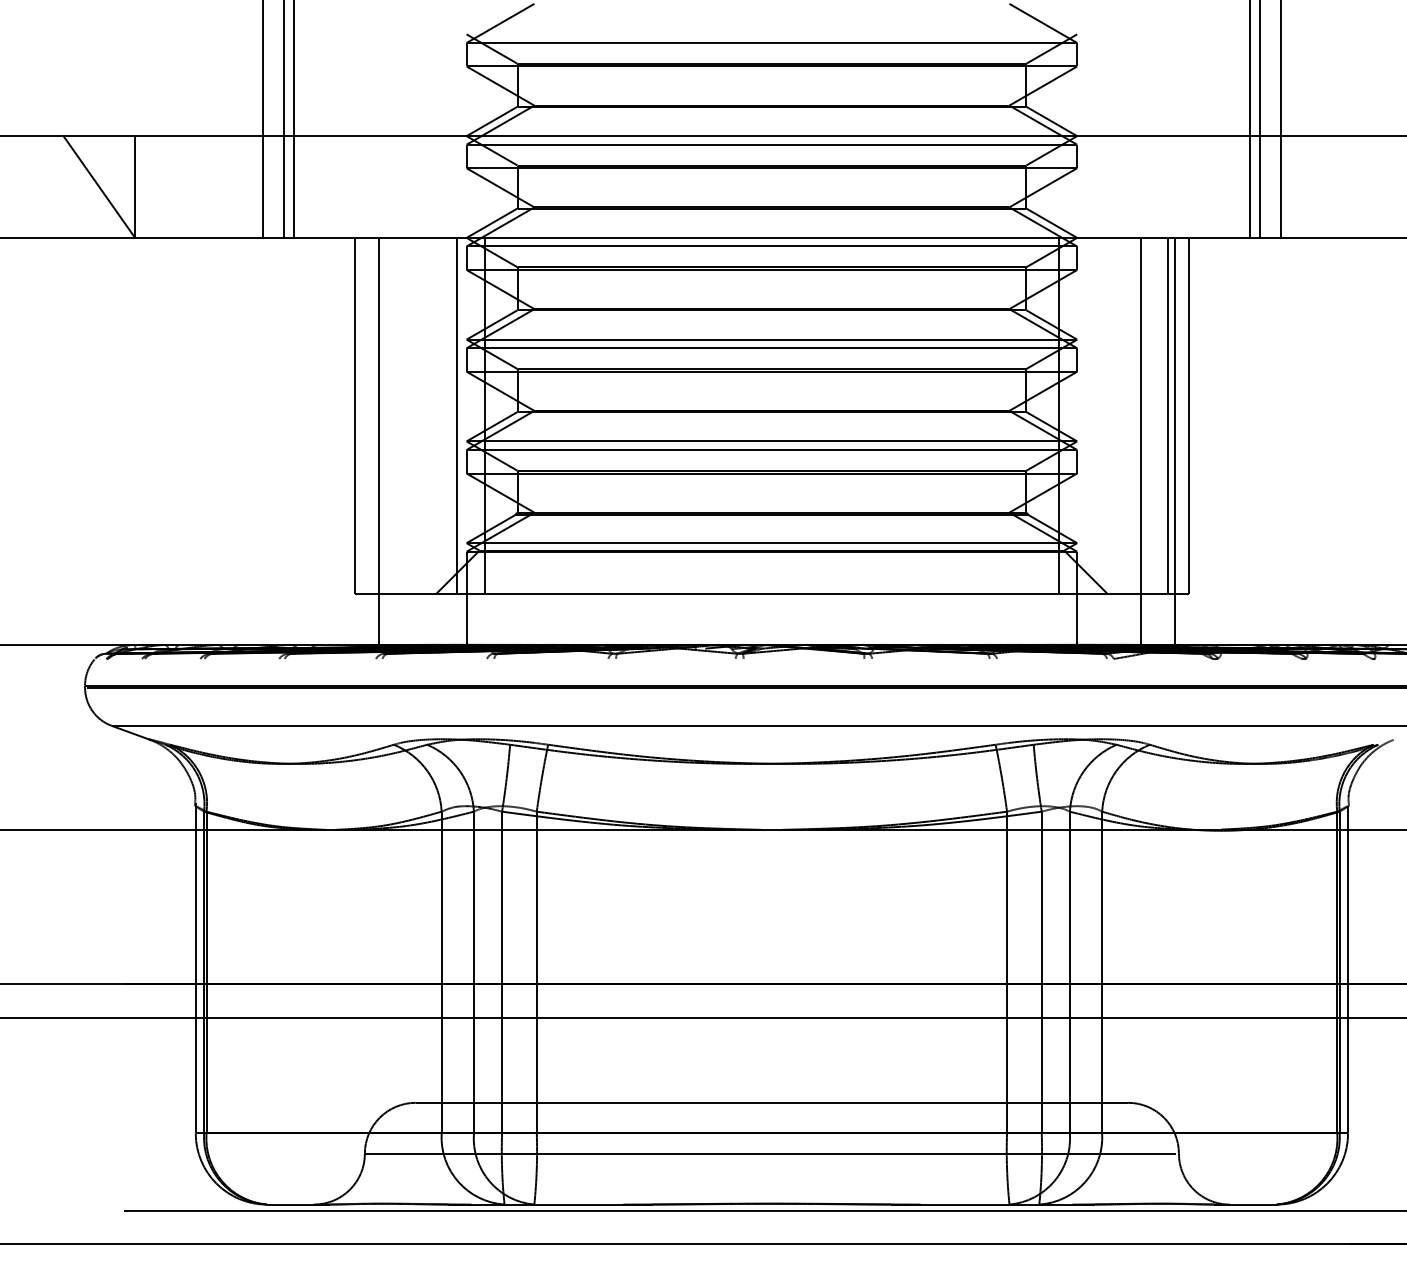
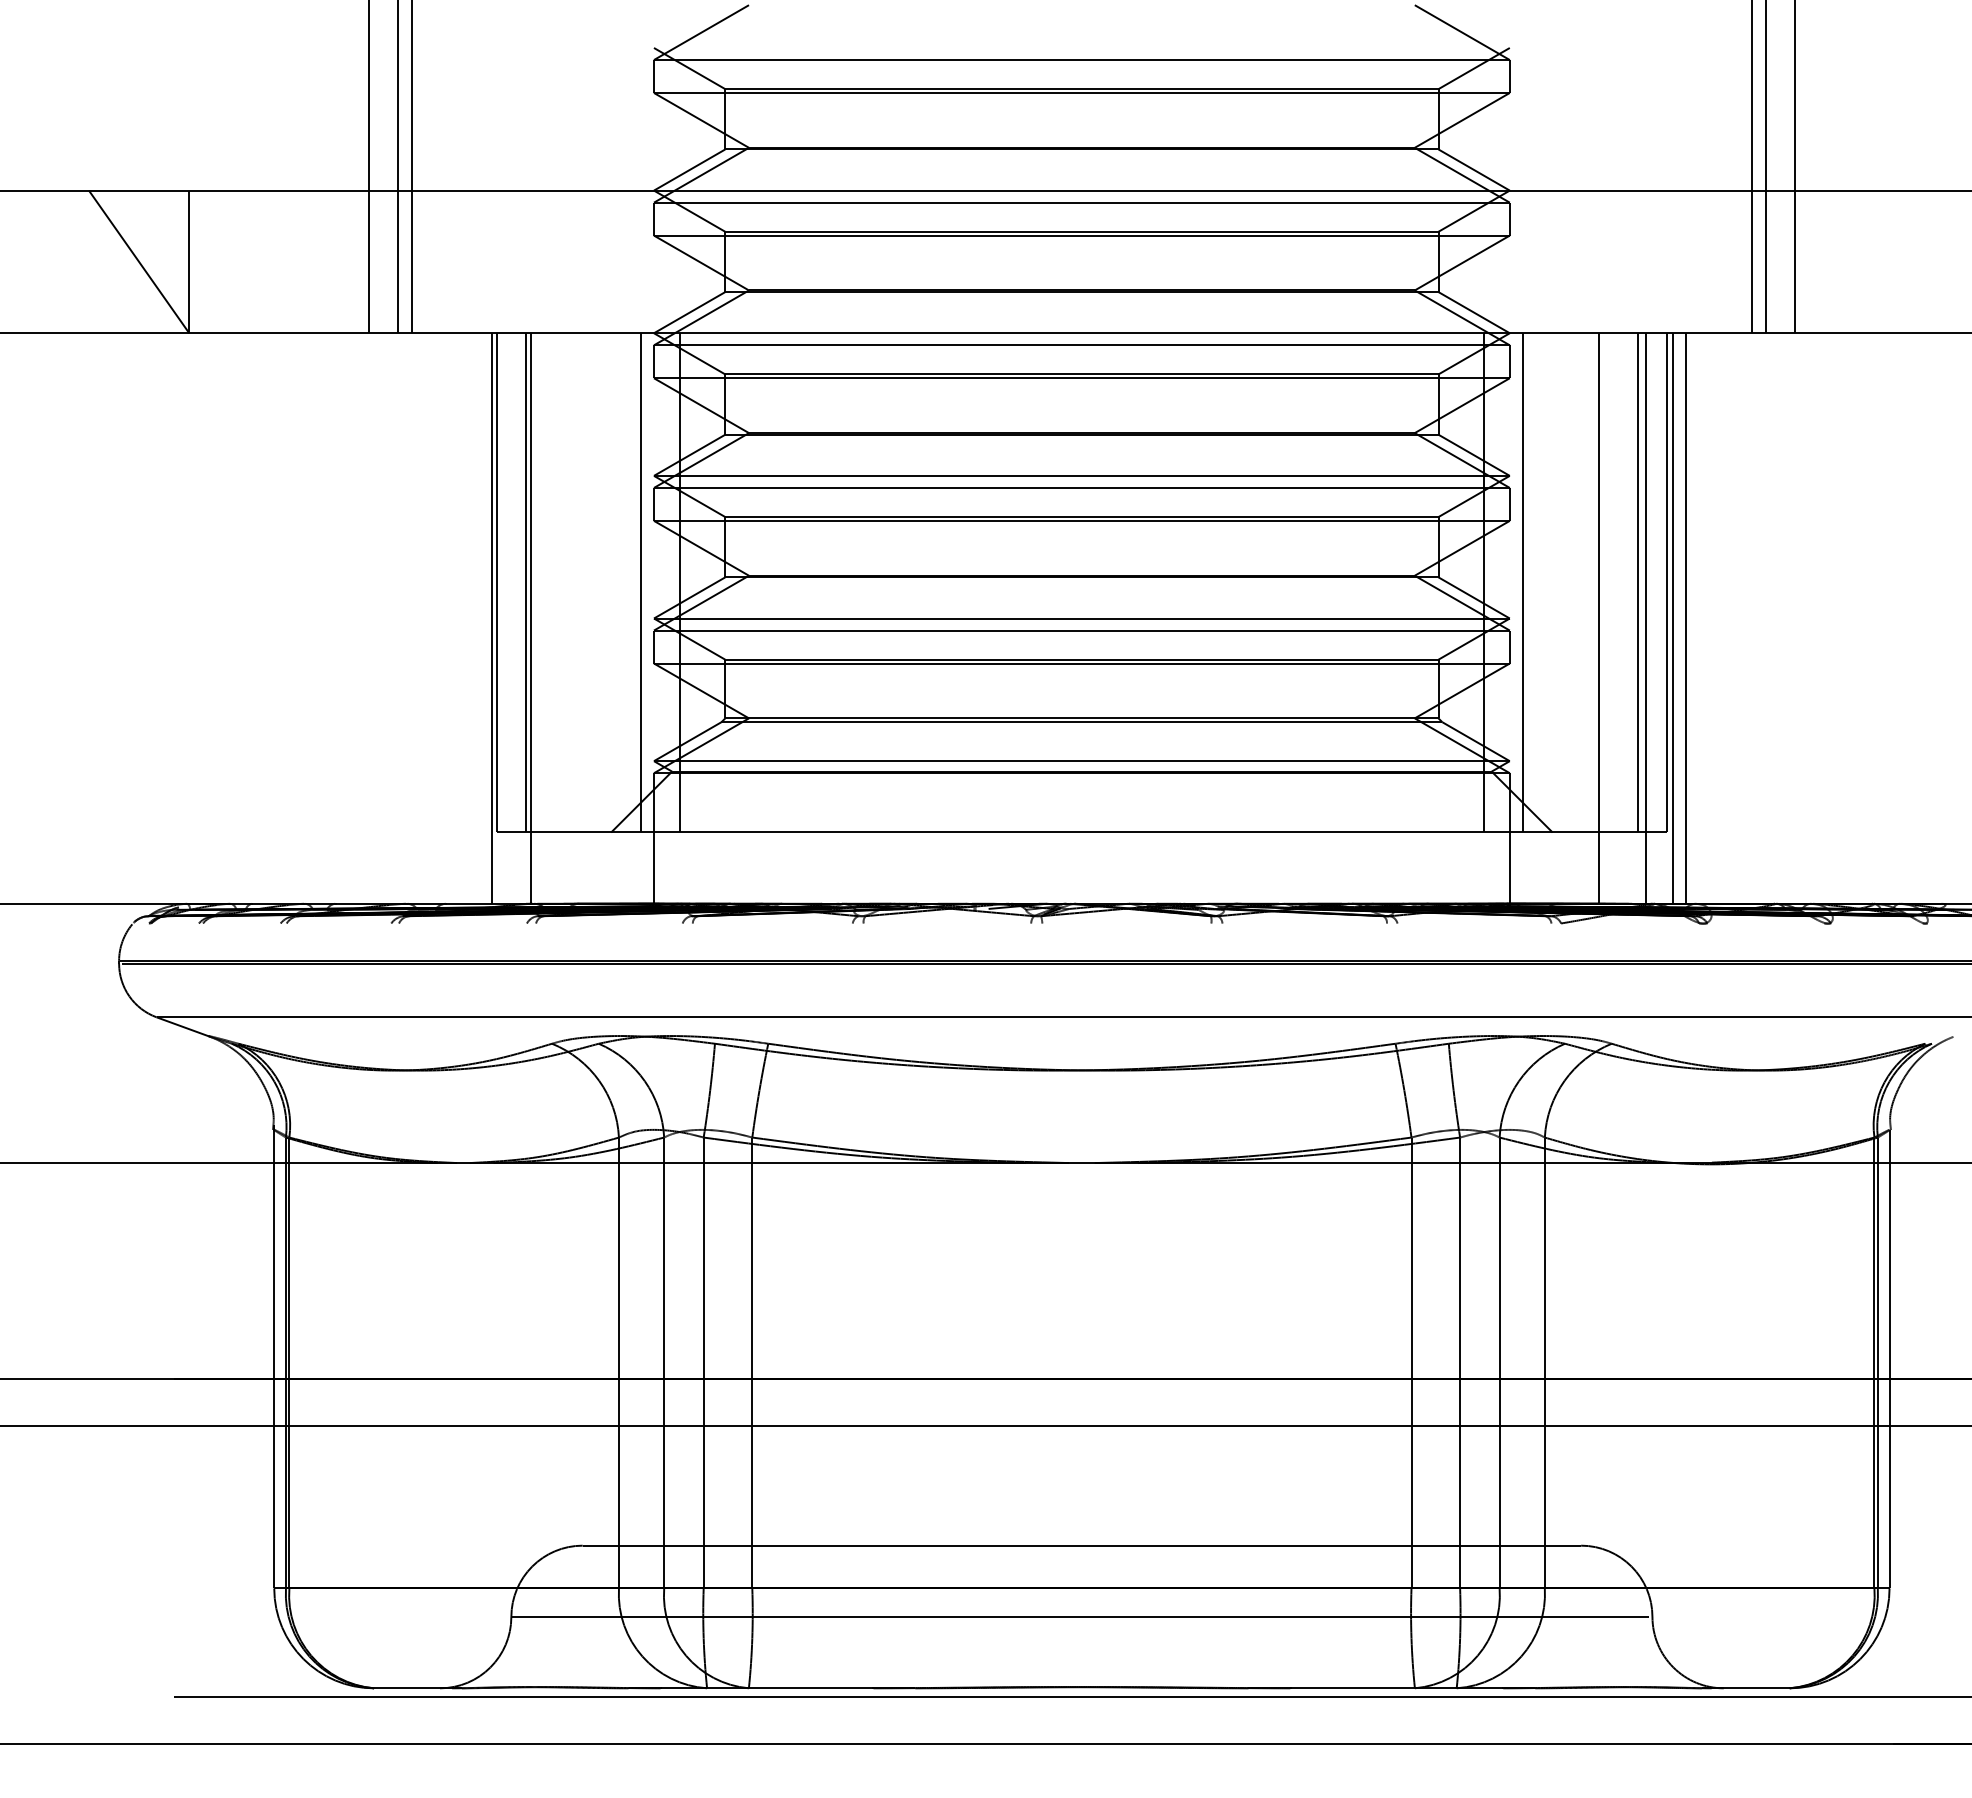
line: (375, 415) -> (526, 582), added
line: (1086, 415) -> (1523, 582), added
line: (350, 441) -> (491, 618), added
line: (1193, 441) -> (1672, 618), added
line: (1202, 441) -> (1685, 618), added

